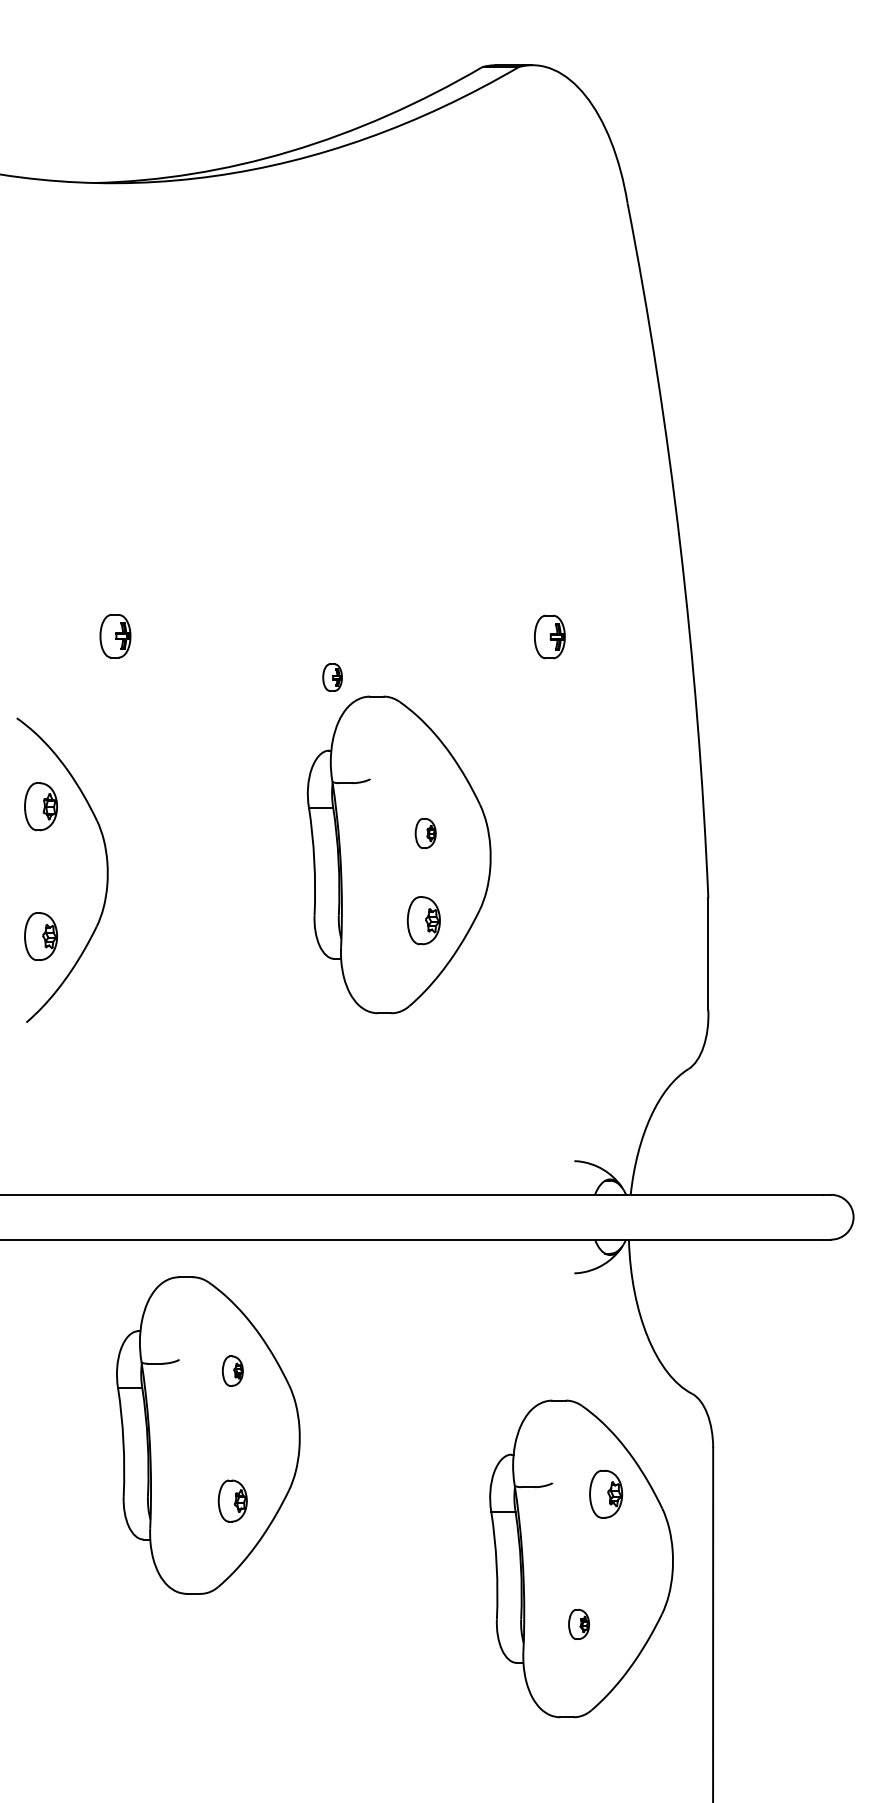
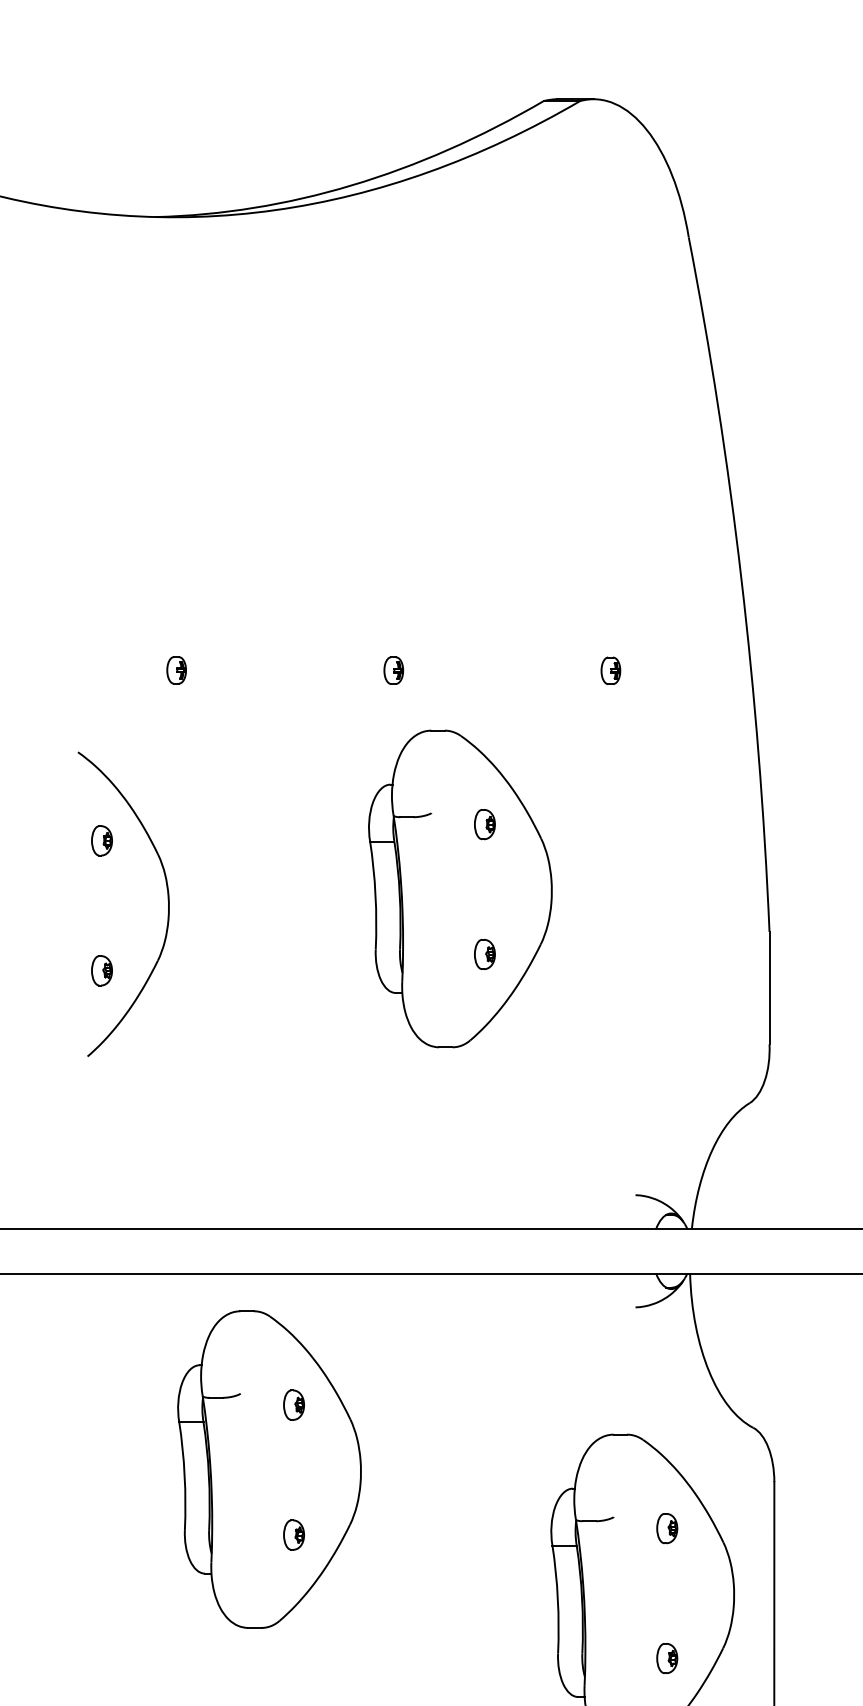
part: (115, 636) -> (176, 670), size x0.62
part: (549, 636) -> (610, 670), size x0.62
part: (332, 677) -> (393, 670), moved
part: (40, 806) -> (101, 840), size x0.62
part: (425, 833) -> (484, 824), moved
part: (423, 919) -> (484, 953), size x0.62
part: (40, 936) -> (101, 970), size x0.62
part: (605, 1494) -> (666, 1528), size x0.62
part: (232, 1500) -> (293, 1534), size x0.71
part: (578, 1623) -> (666, 1657), moved

